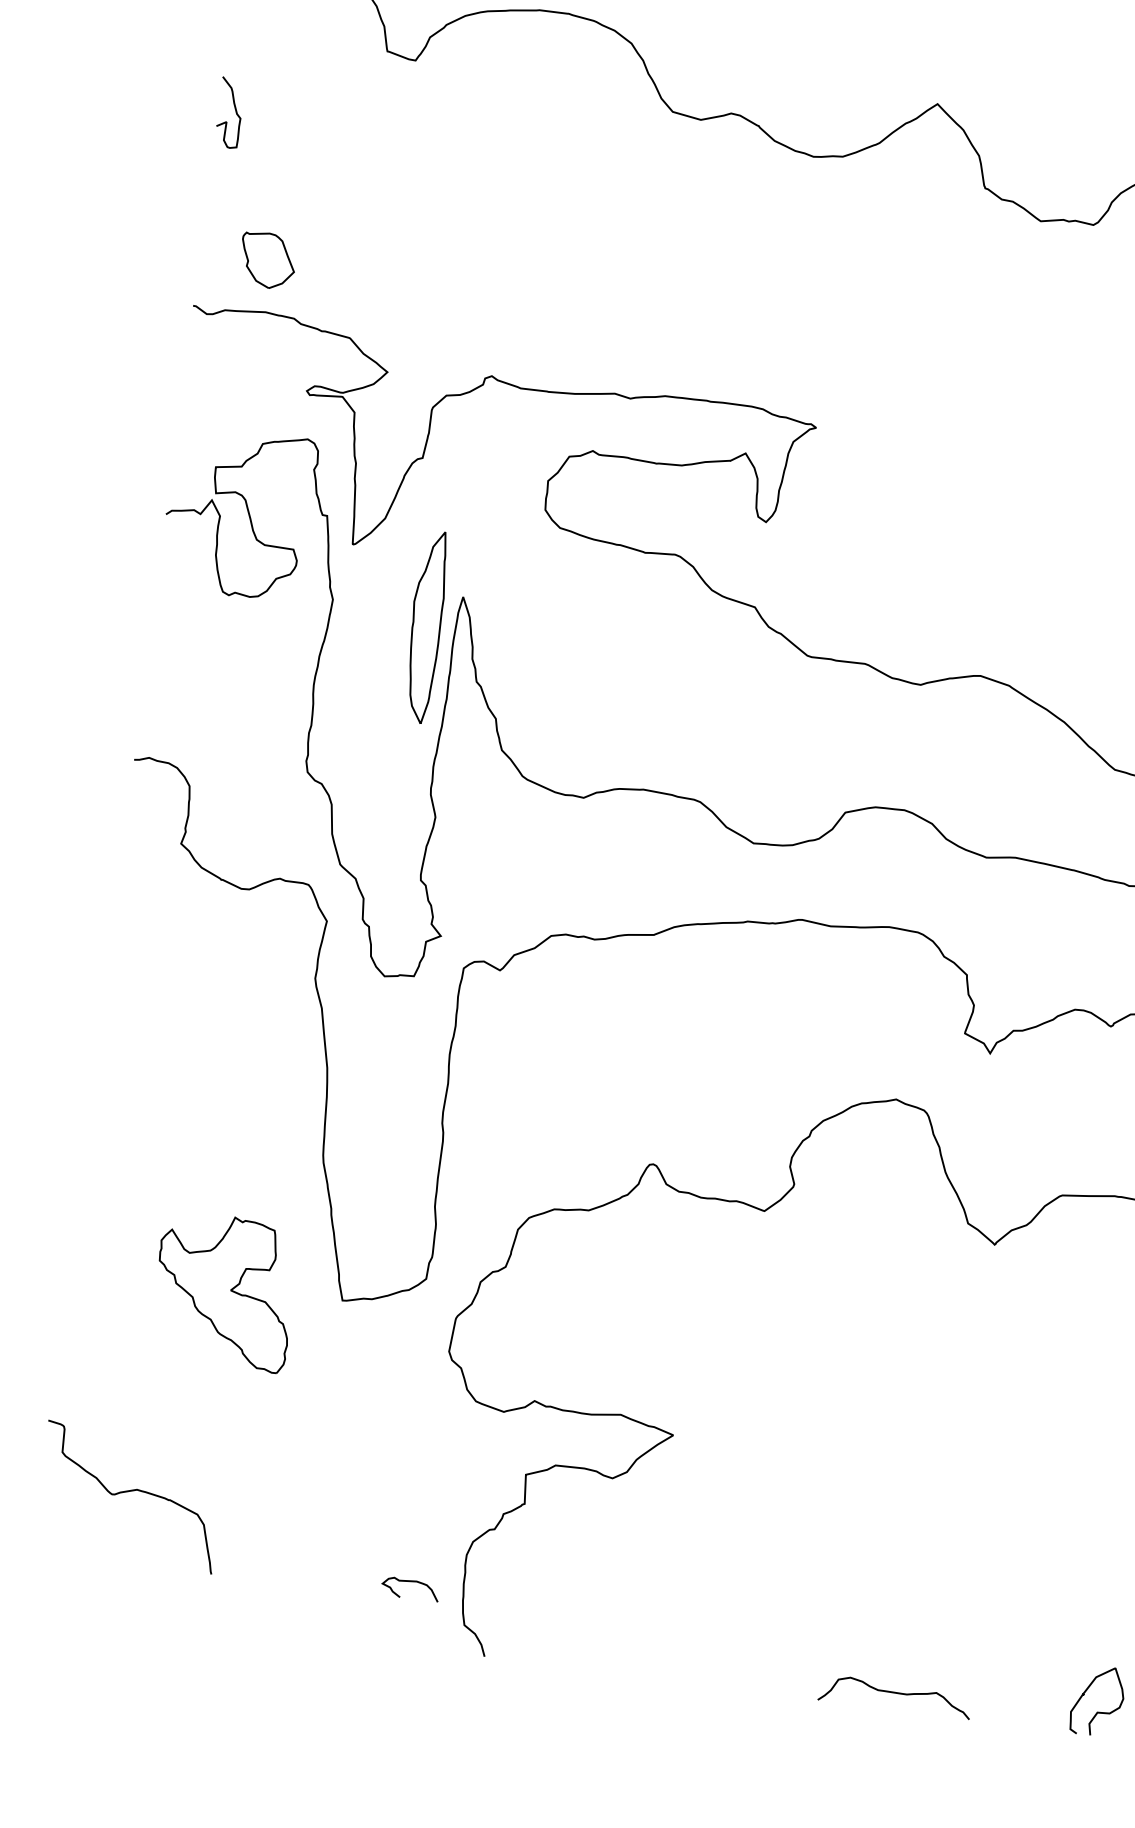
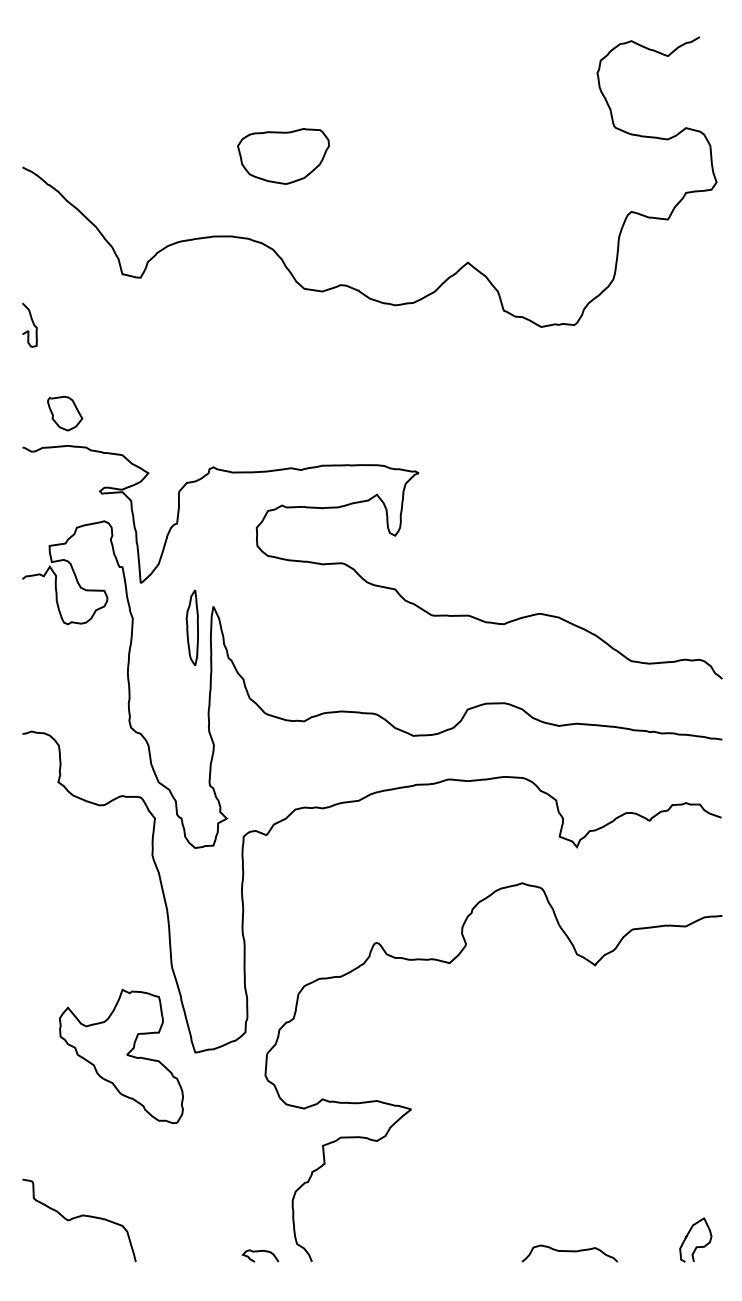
part: (424, 625) -> (191, 627), size x0.62
part: (223, 1289) -> (120, 1055), size x1.43
curve: (130, 1492) -> (79, 1217), moved
curve: (407, 1583) -> (258, 1252), moved

